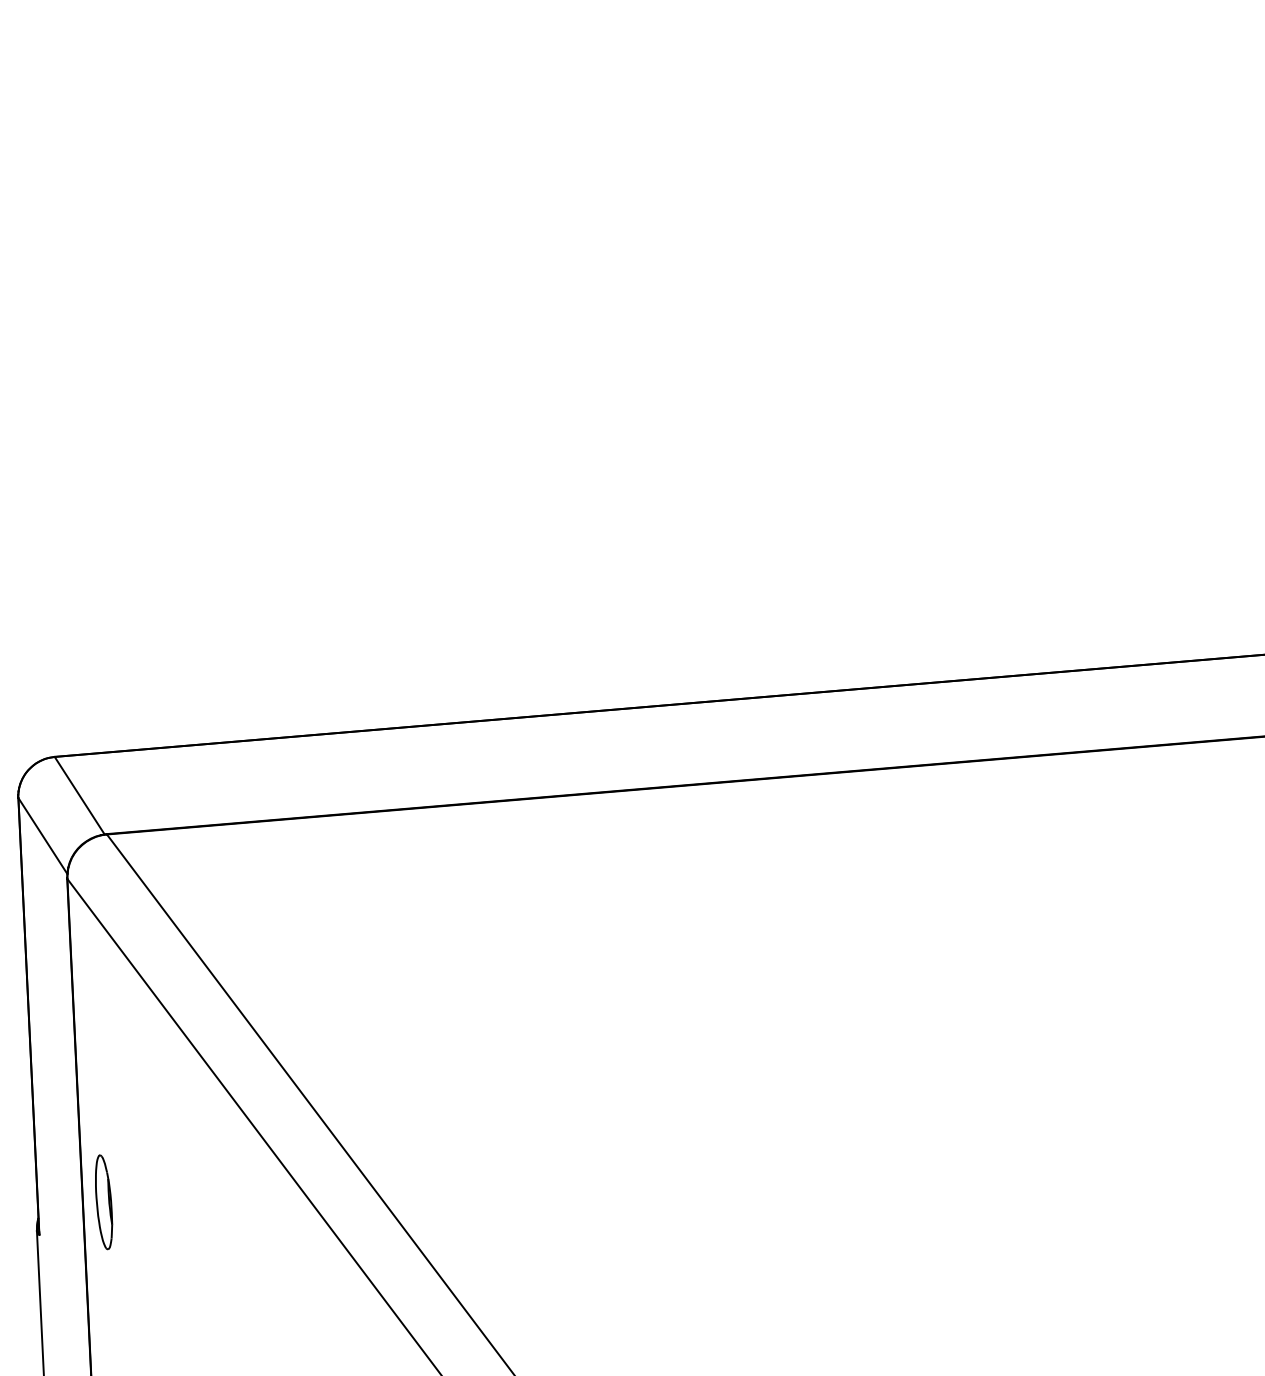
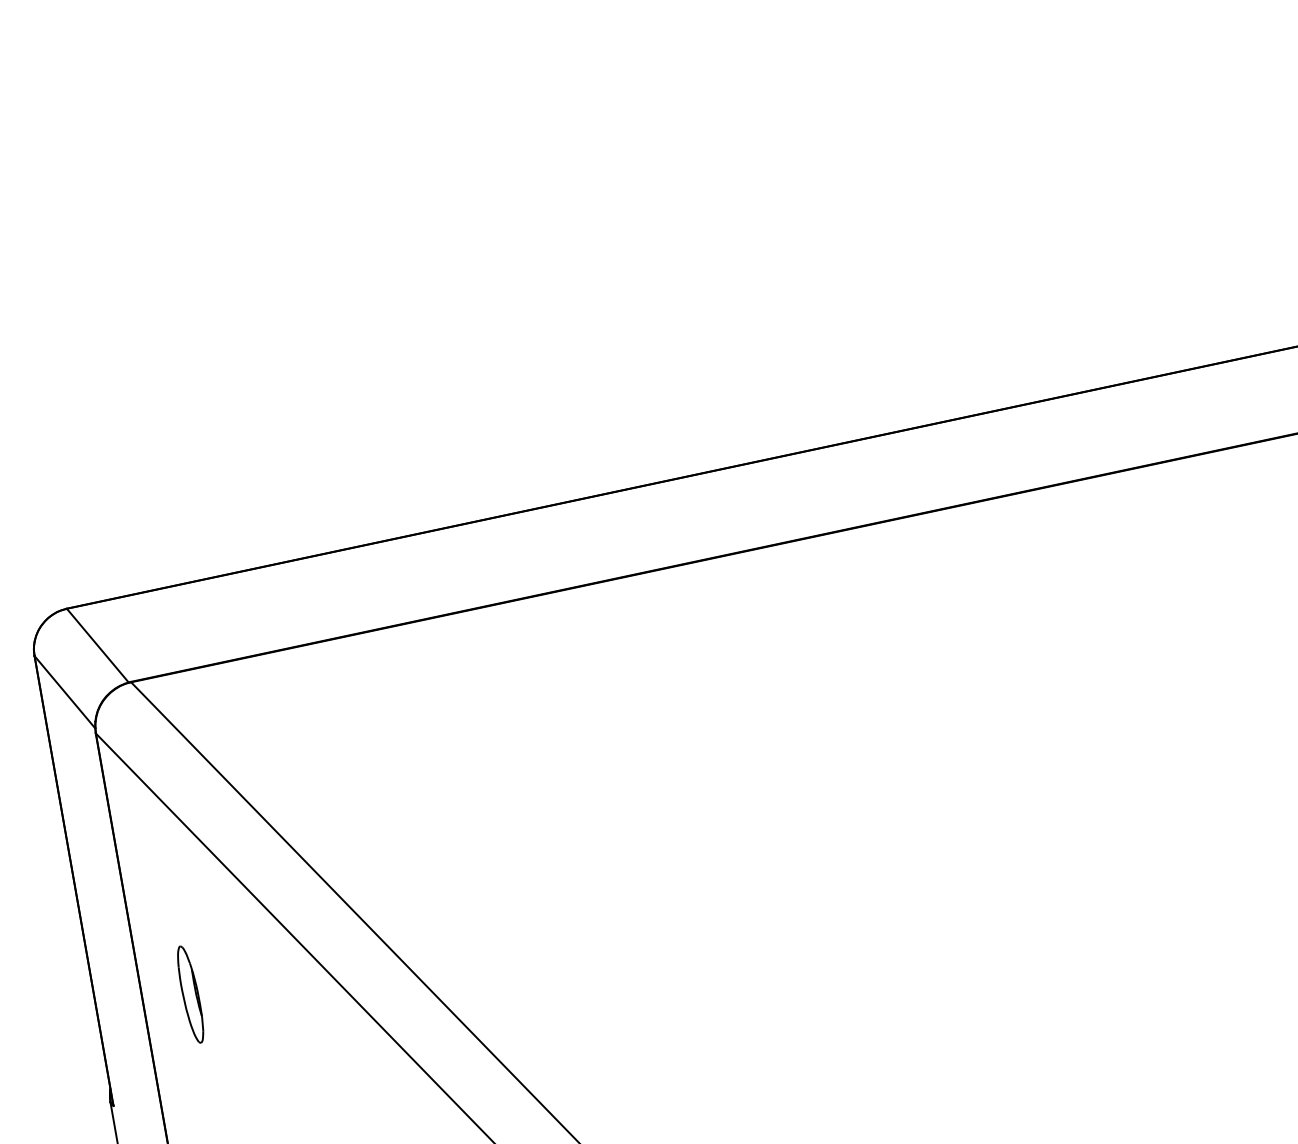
part: (104, 1202) -> (191, 994), moved

